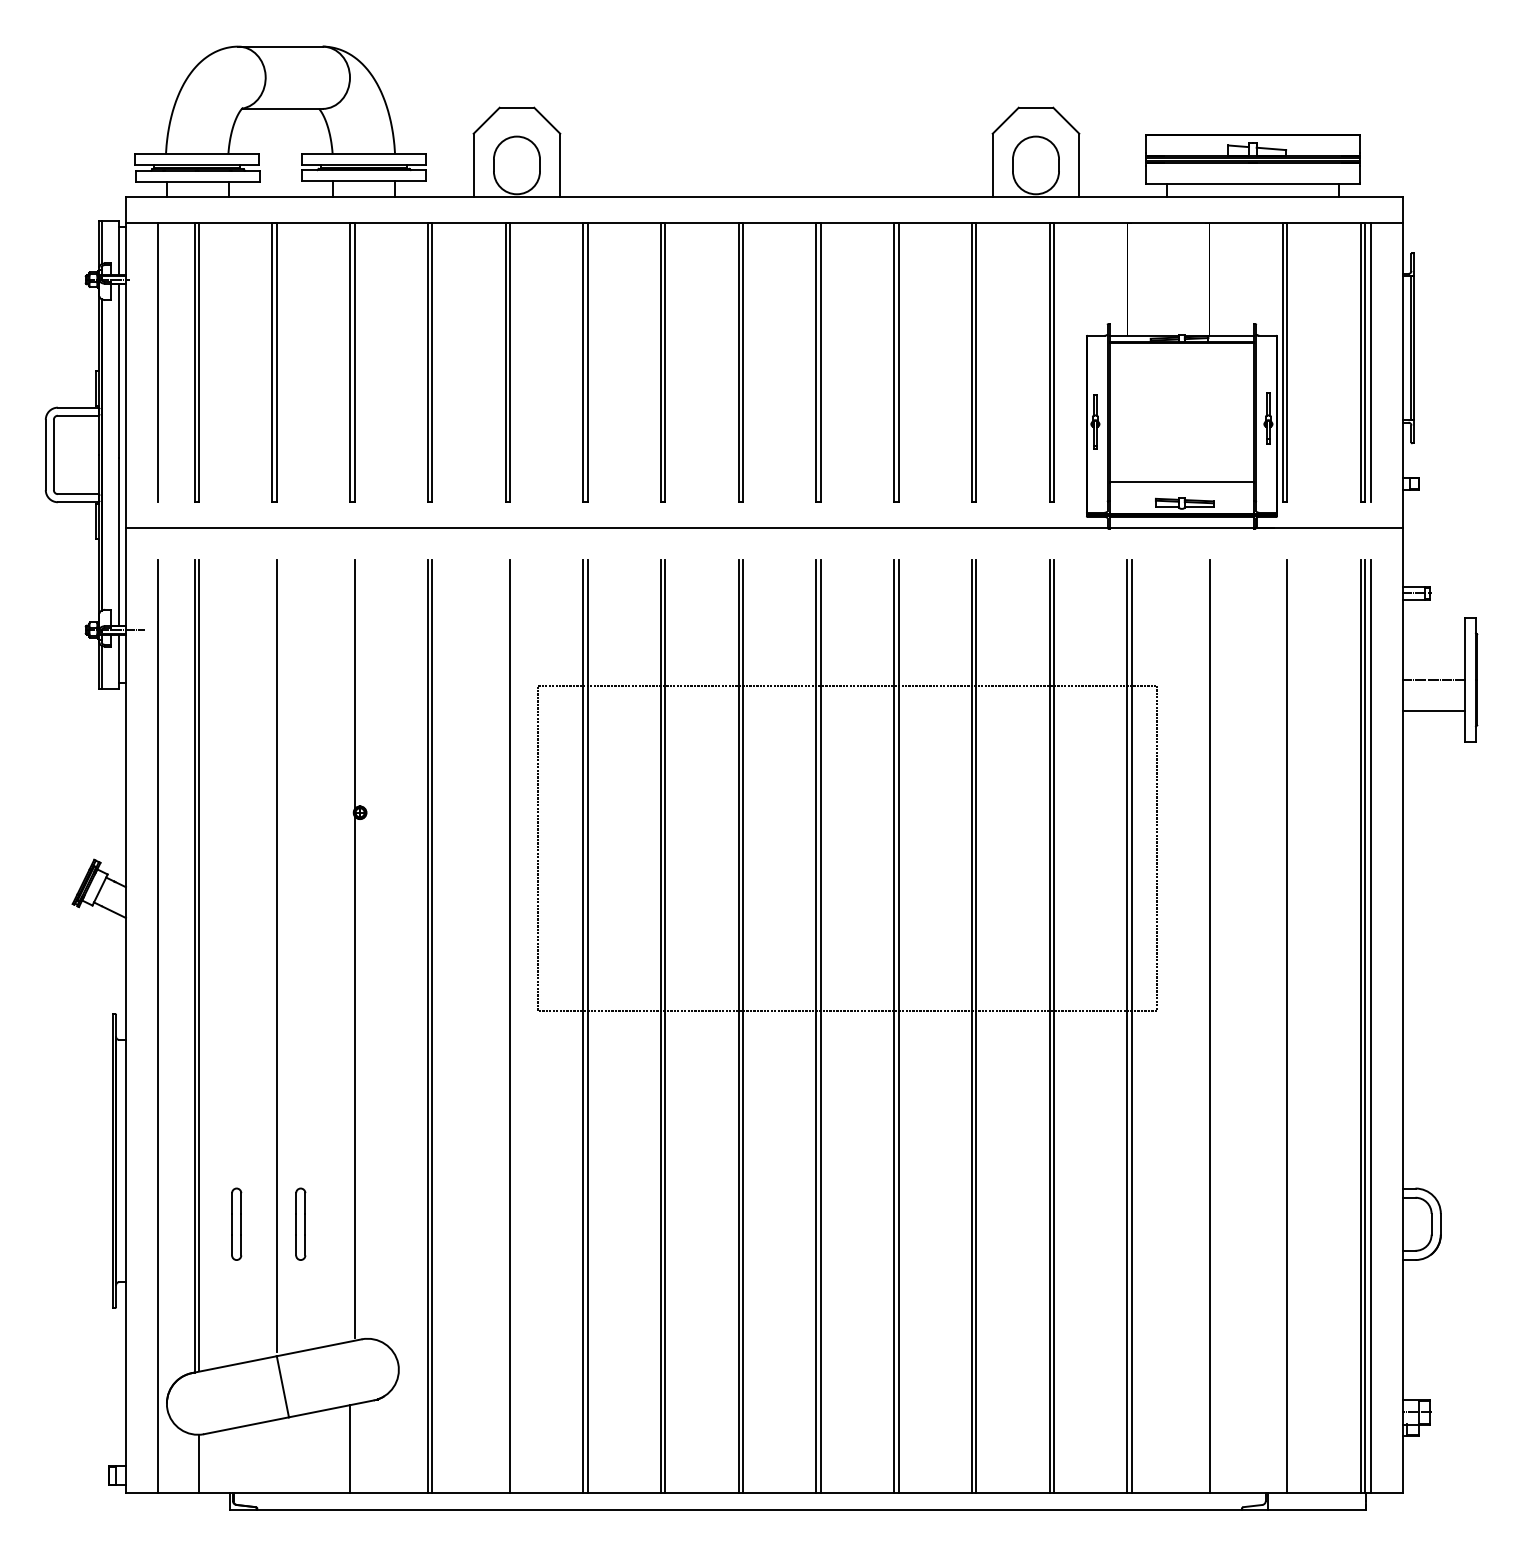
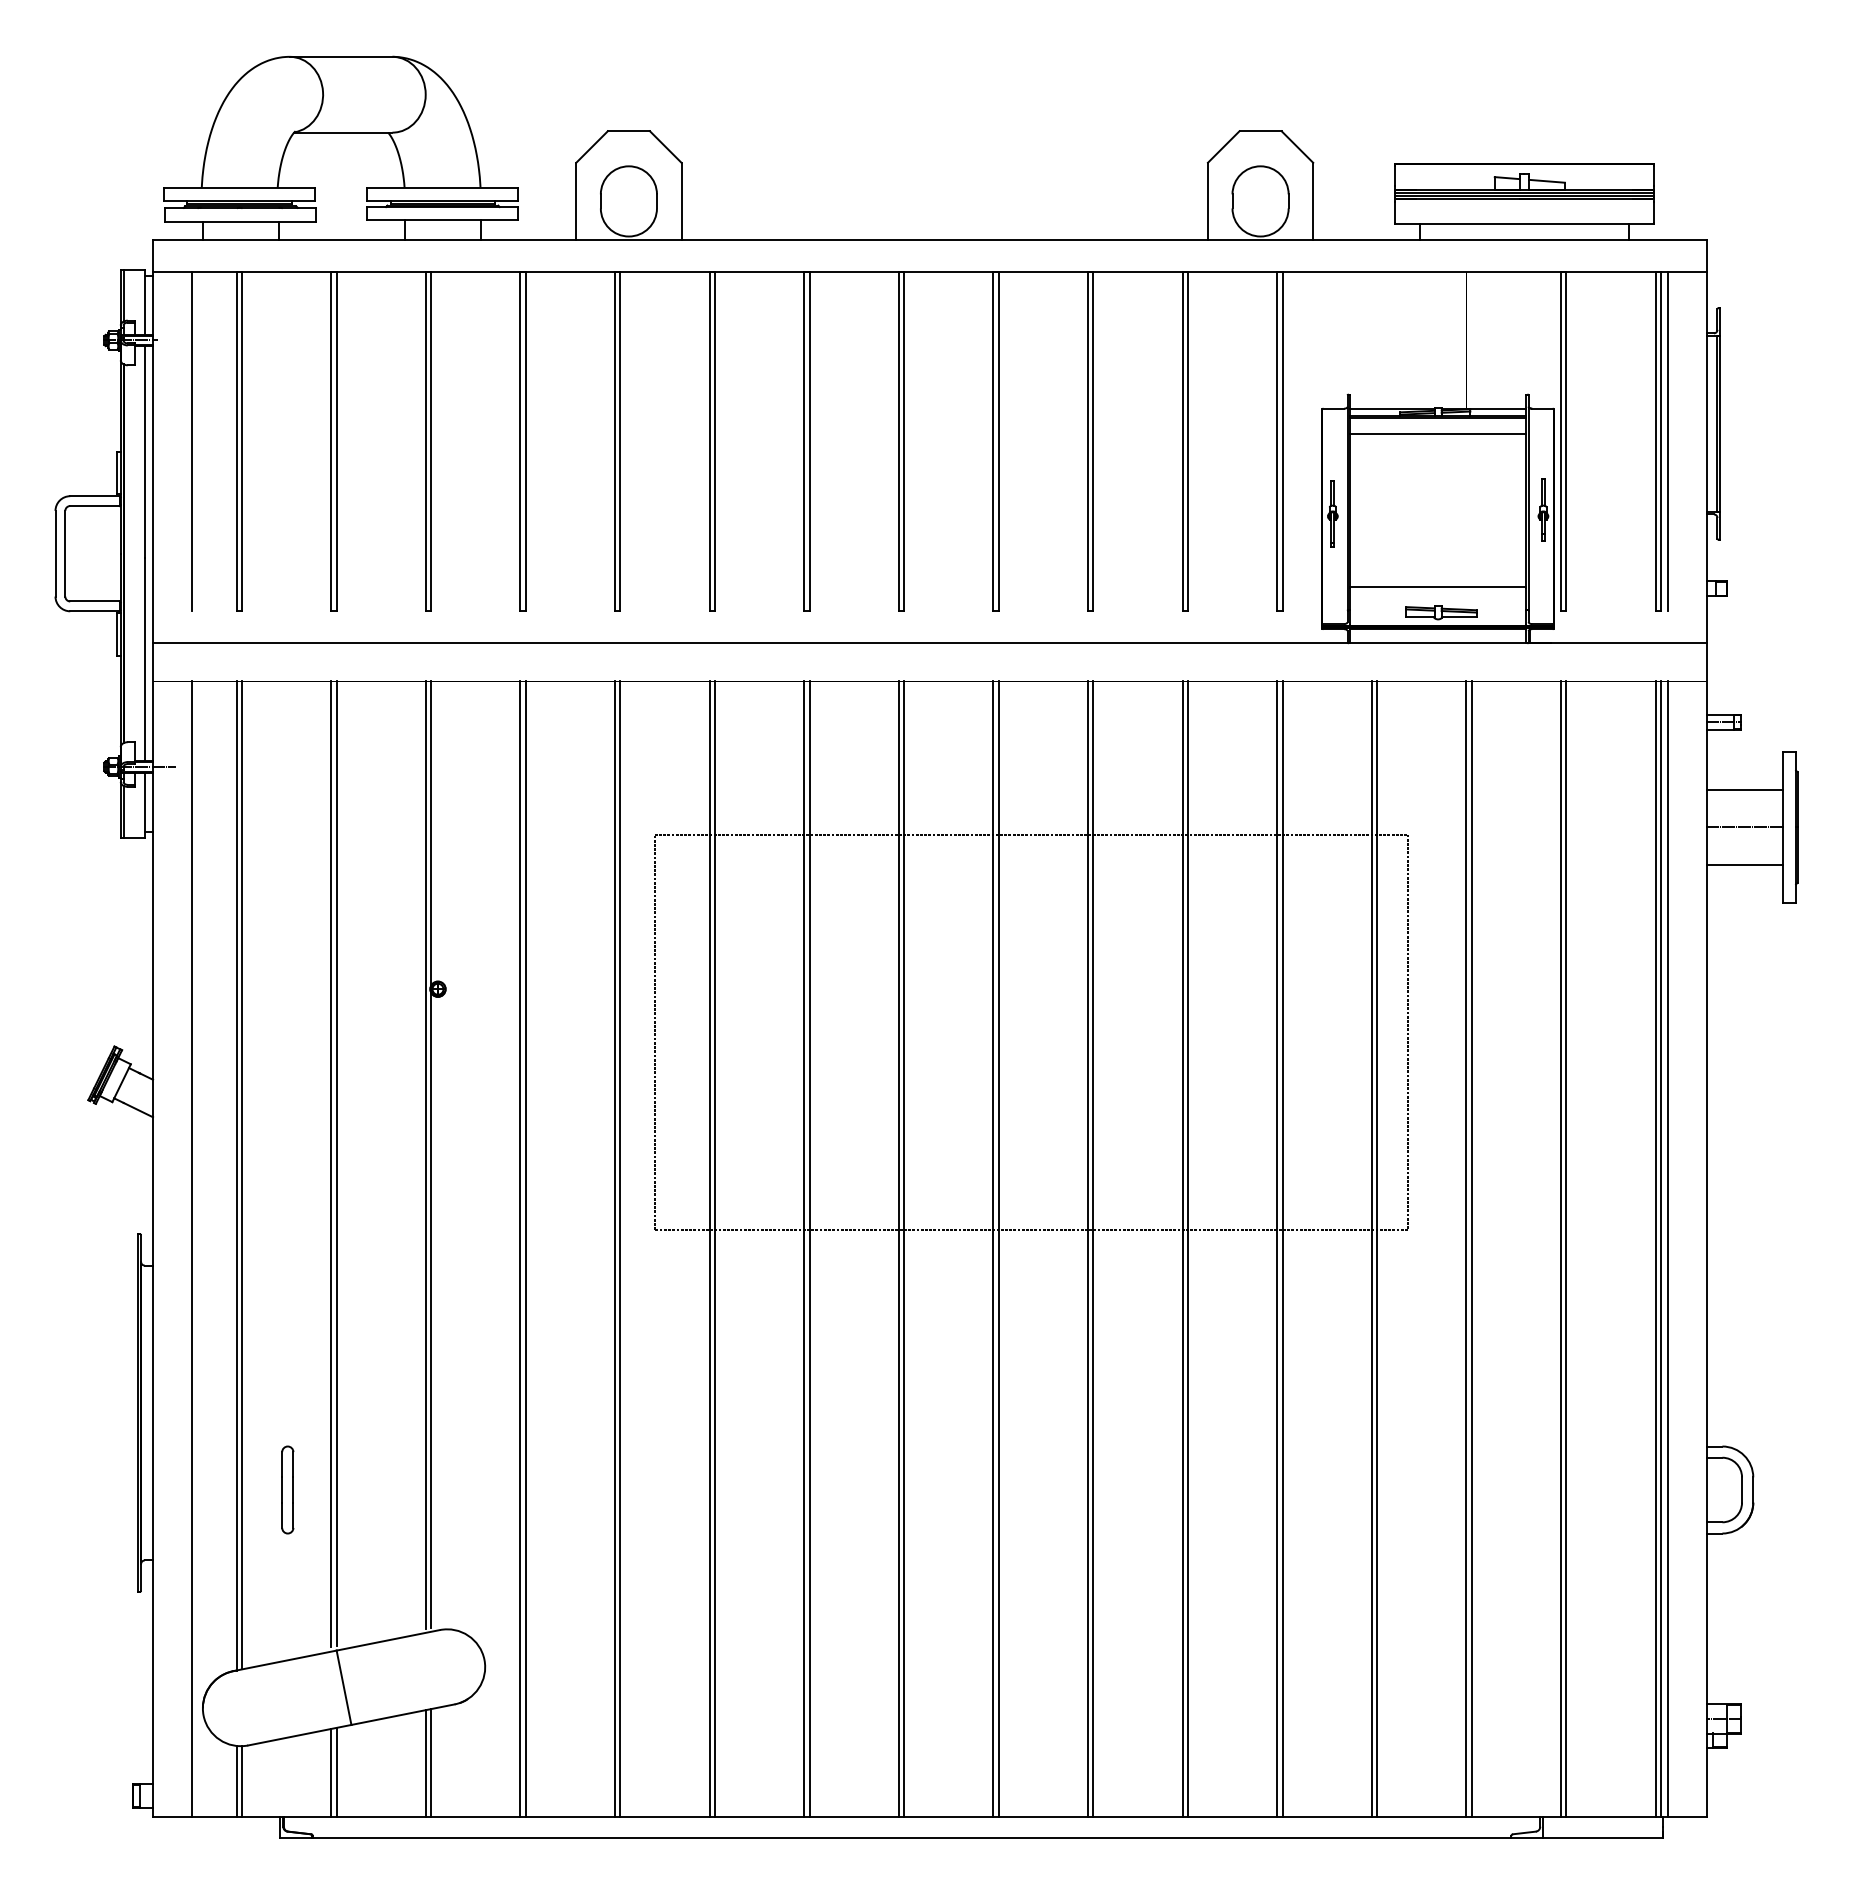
line: (1181, 356) -> (1437, 433), added
line: (1433, 648) -> (1744, 789), added
line: (349, 949) -> (425, 1155), added
line: (272, 955) -> (331, 1163), added
line: (505, 1026) -> (614, 1249), added
line: (1205, 1026) -> (1466, 1249), added
line: (1282, 1026) -> (1560, 1249), added
part: (300, 1223) -> (365, 1489), removed
line: (354, 1449) -> (431, 1763), added
line: (272, 1456) -> (331, 1772), added
line: (276, 1456) -> (336, 1772), added
line: (194, 1463) -> (236, 1781), added

